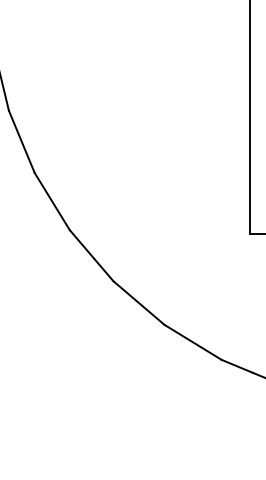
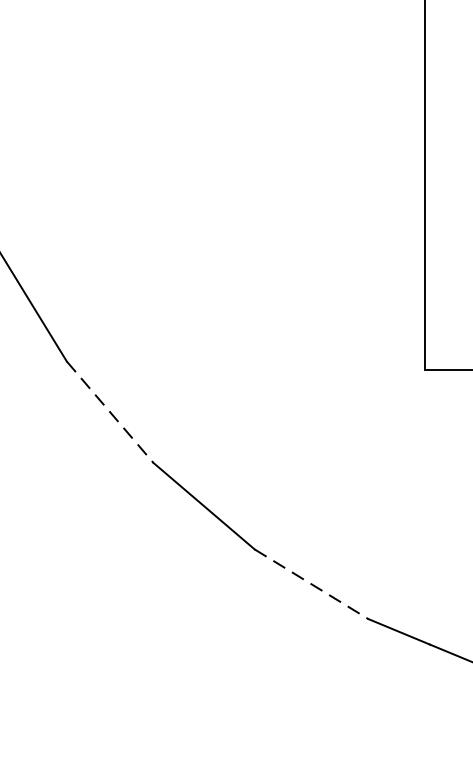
line: (91, 255) -> (109, 411), solid -> dashed
line: (193, 342) -> (312, 584), solid -> dashed

